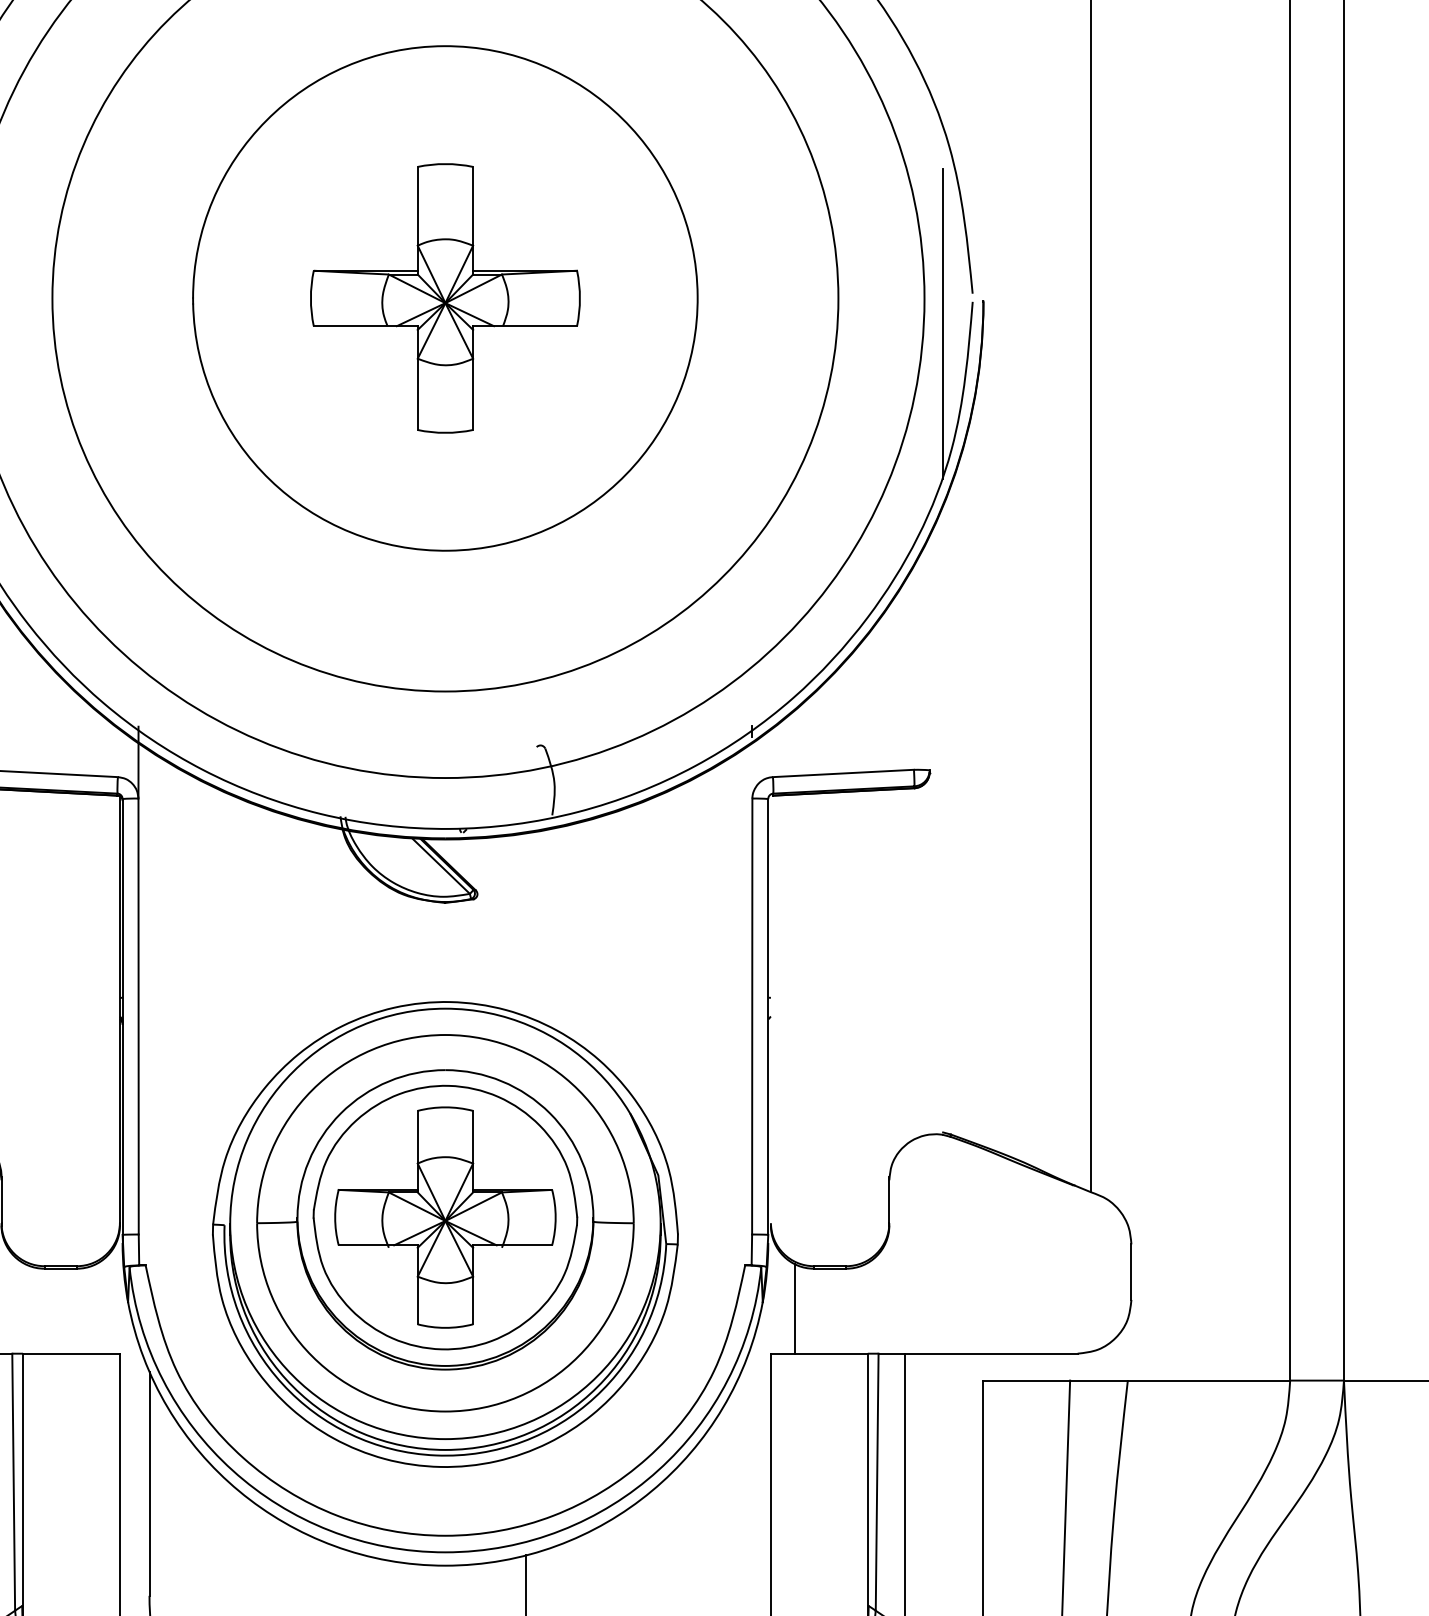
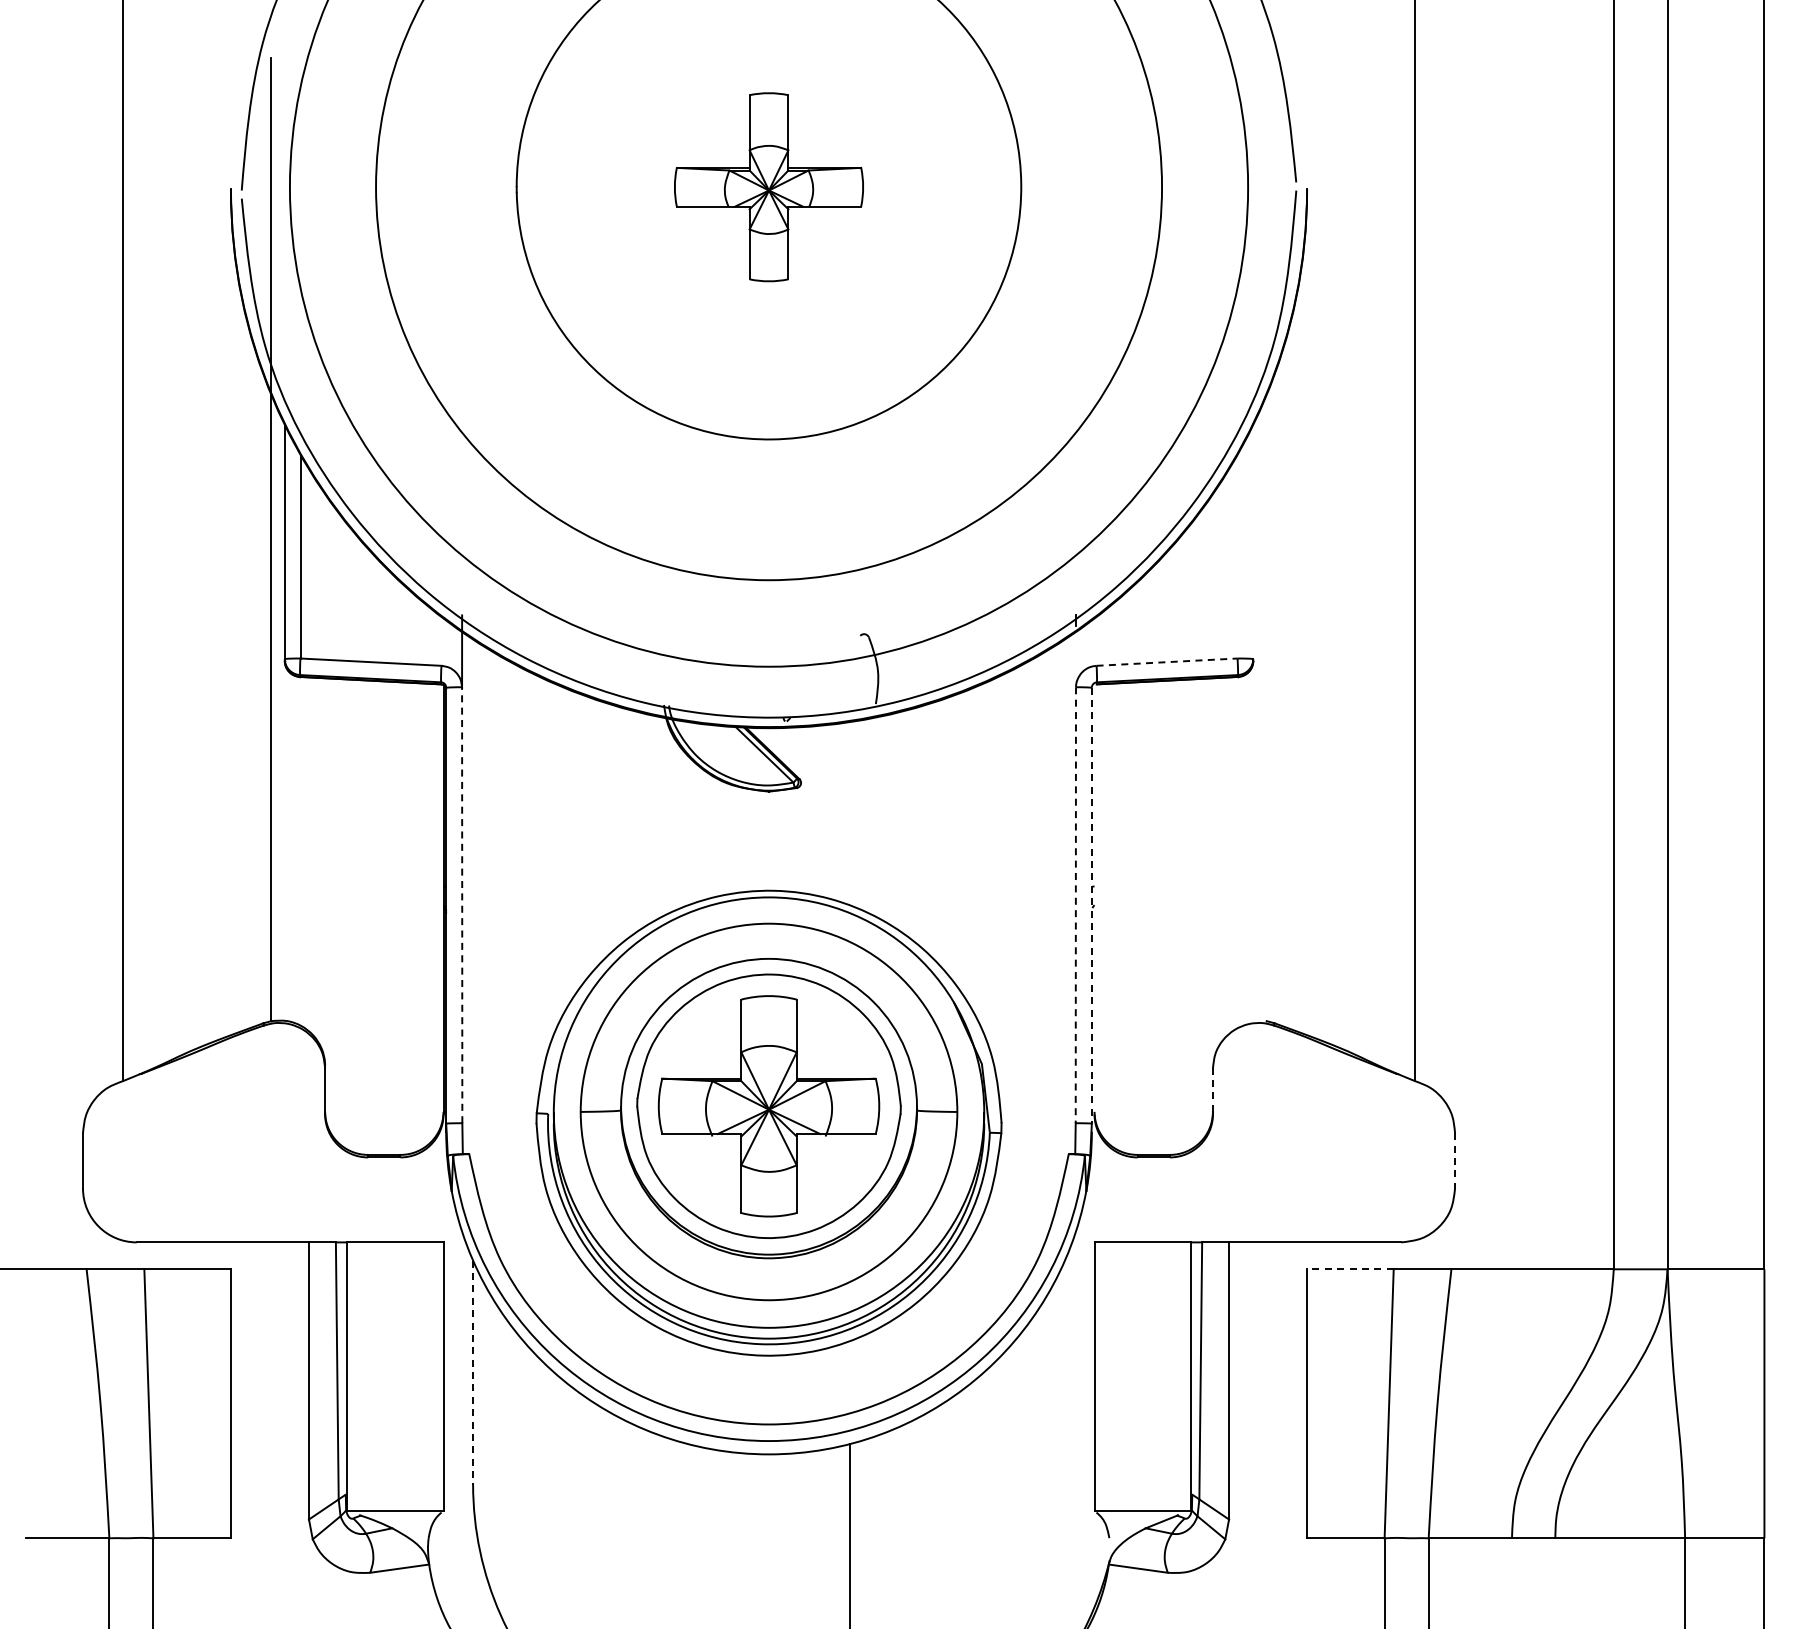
part: (444, 298) -> (768, 187), size x0.7
line: (942, 323) -> (1266, 212), removed
line: (843, 773) -> (1167, 662), solid -> dashed
line: (138, 1016) -> (462, 905), solid -> dashed
line: (751, 1016) -> (1075, 905), solid -> dashed
line: (767, 1016) -> (1091, 905), solid -> dashed
line: (888, 1200) -> (1212, 1089), solid -> dashed
line: (1131, 1271) -> (1455, 1160), solid -> dashed
line: (794, 1308) -> (1118, 1197), removed
line: (1025, 1380) -> (1349, 1269), solid -> dashed
line: (149, 1483) -> (473, 1372), solid -> dashed

